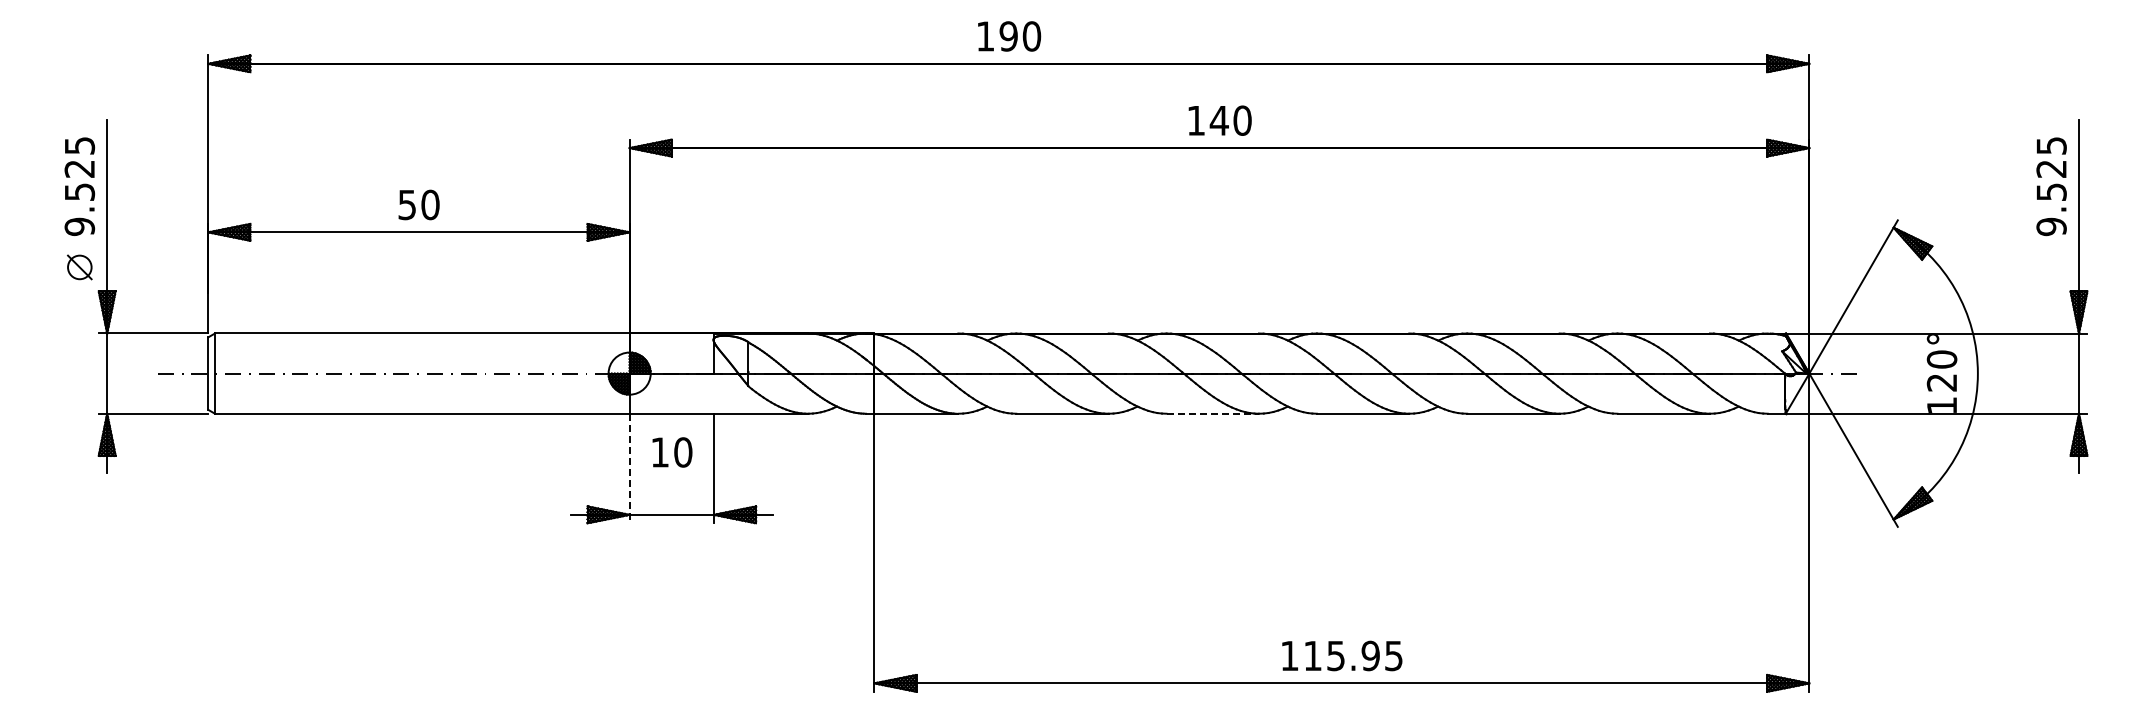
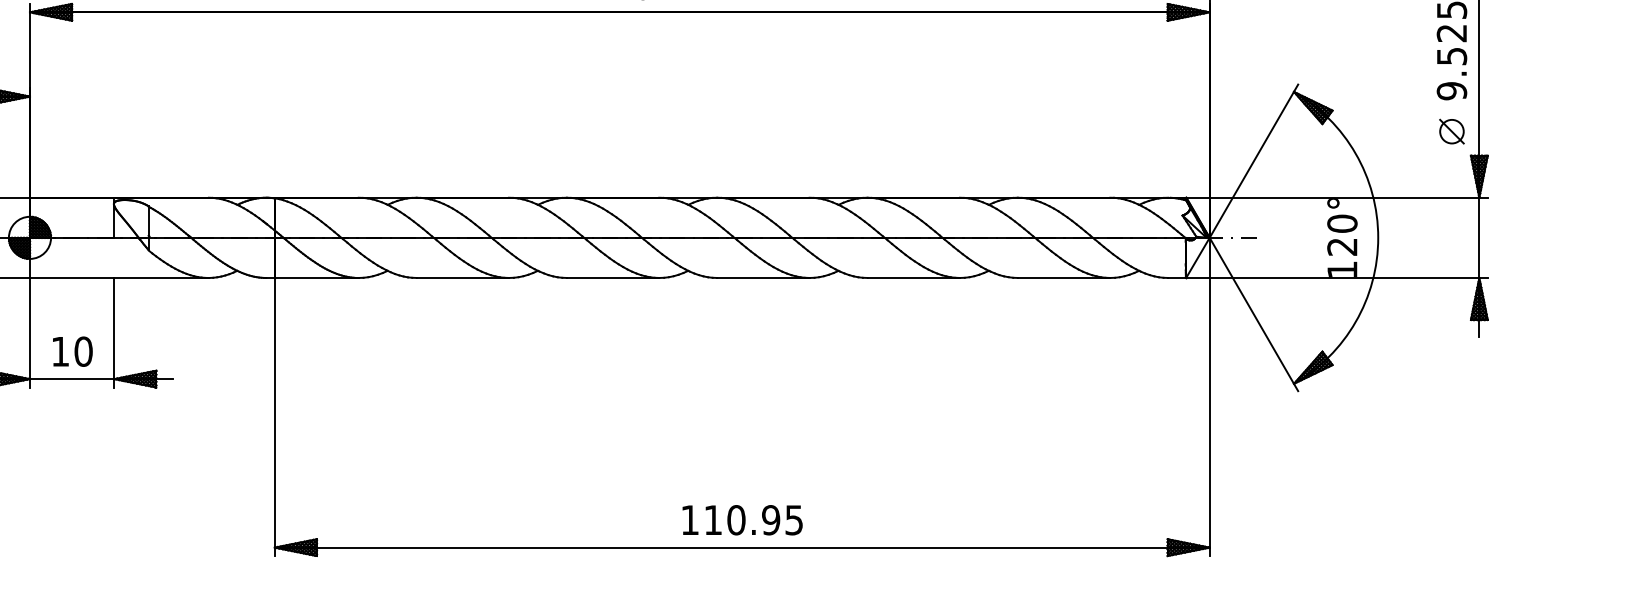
part: (2051, 267) -> (1451, 131), added
line: (1213, 413) -> (613, 277), dashed -> solid
text: (672, 452) -> (72, 351), moved
line: (629, 468) -> (29, 332), dashed -> solid
text: (1336, 655) -> (736, 519), 115.95 -> 110.95

